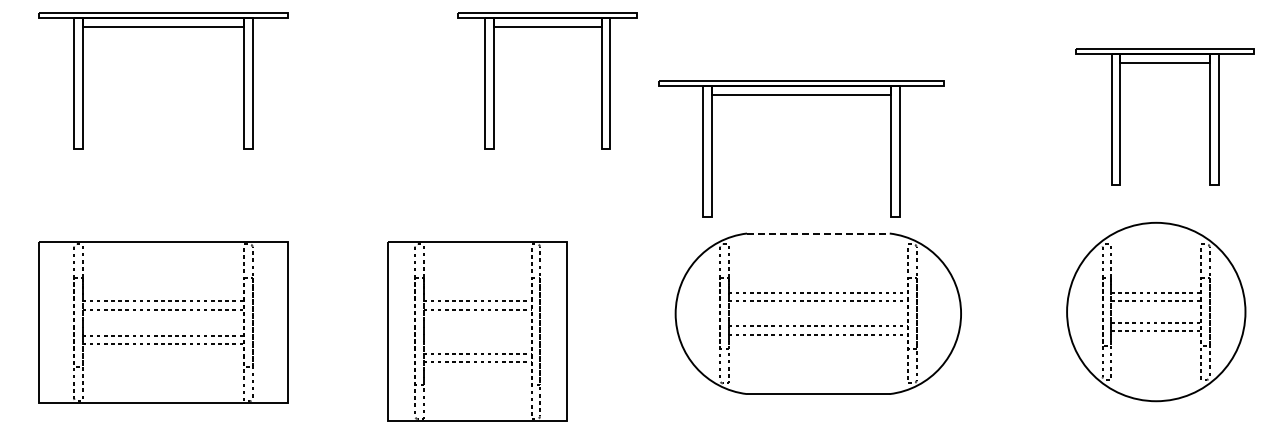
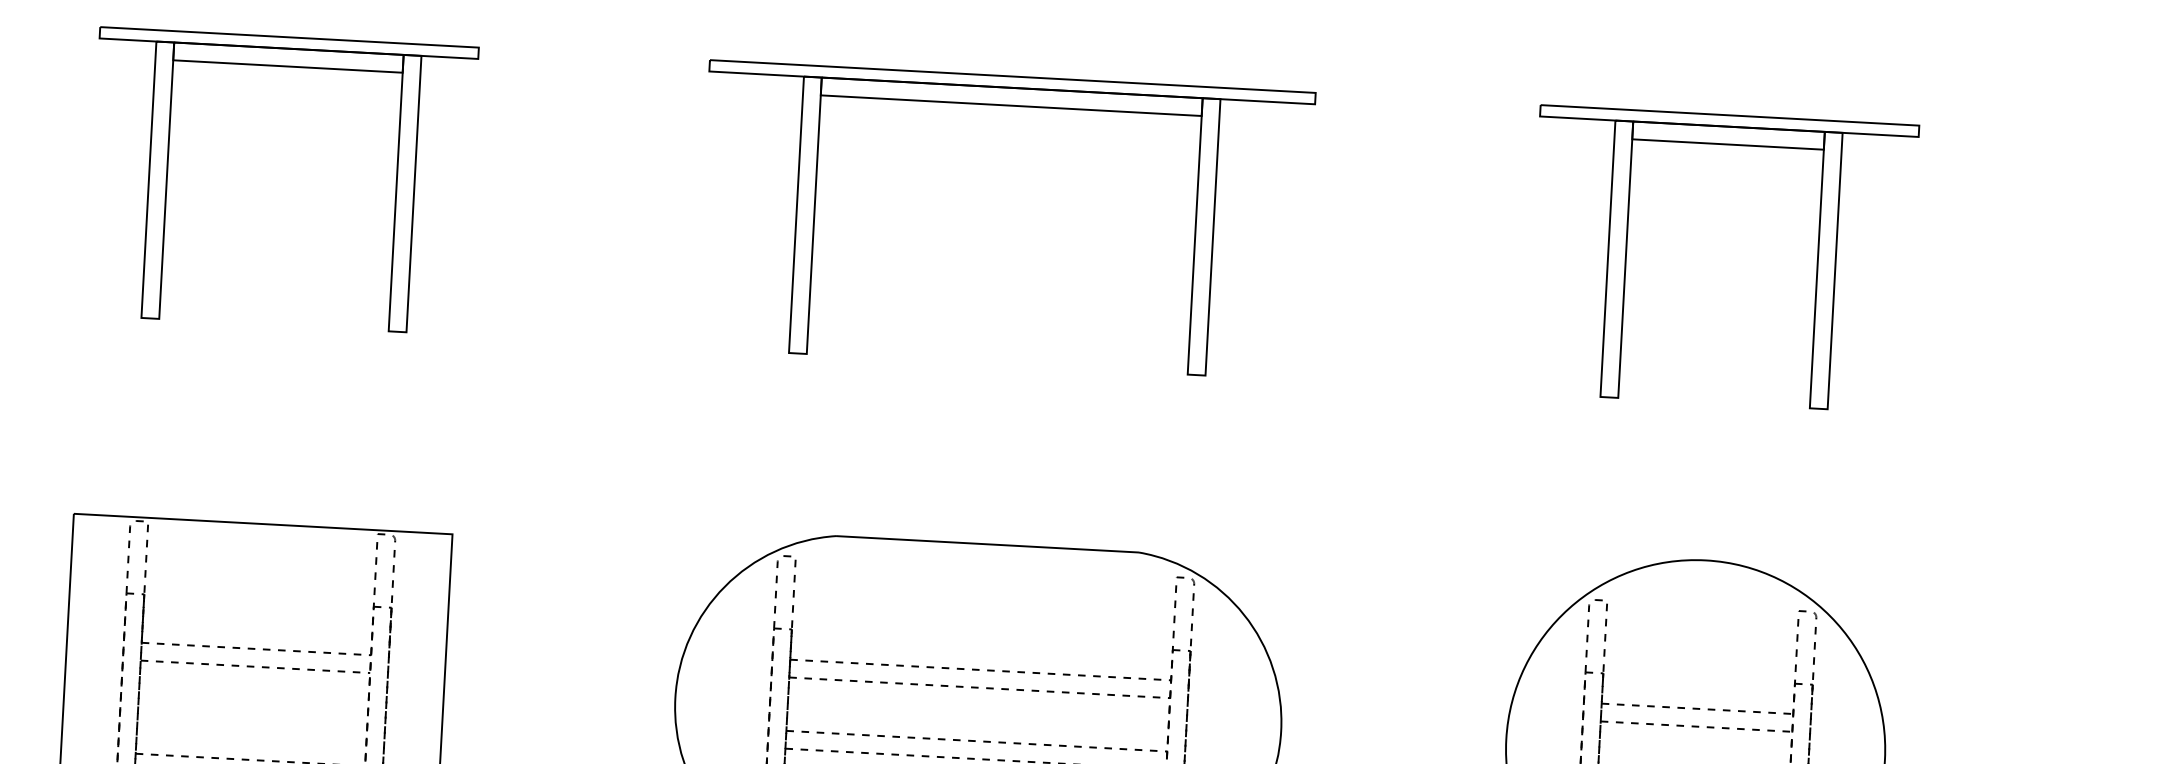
part: (547, 27) -> (287, 67), moved
part: (801, 95) -> (1011, 107), moved
part: (1120, 116) -> (1627, 253), moved
line: (818, 233) -> (987, 544), dashed -> solid

